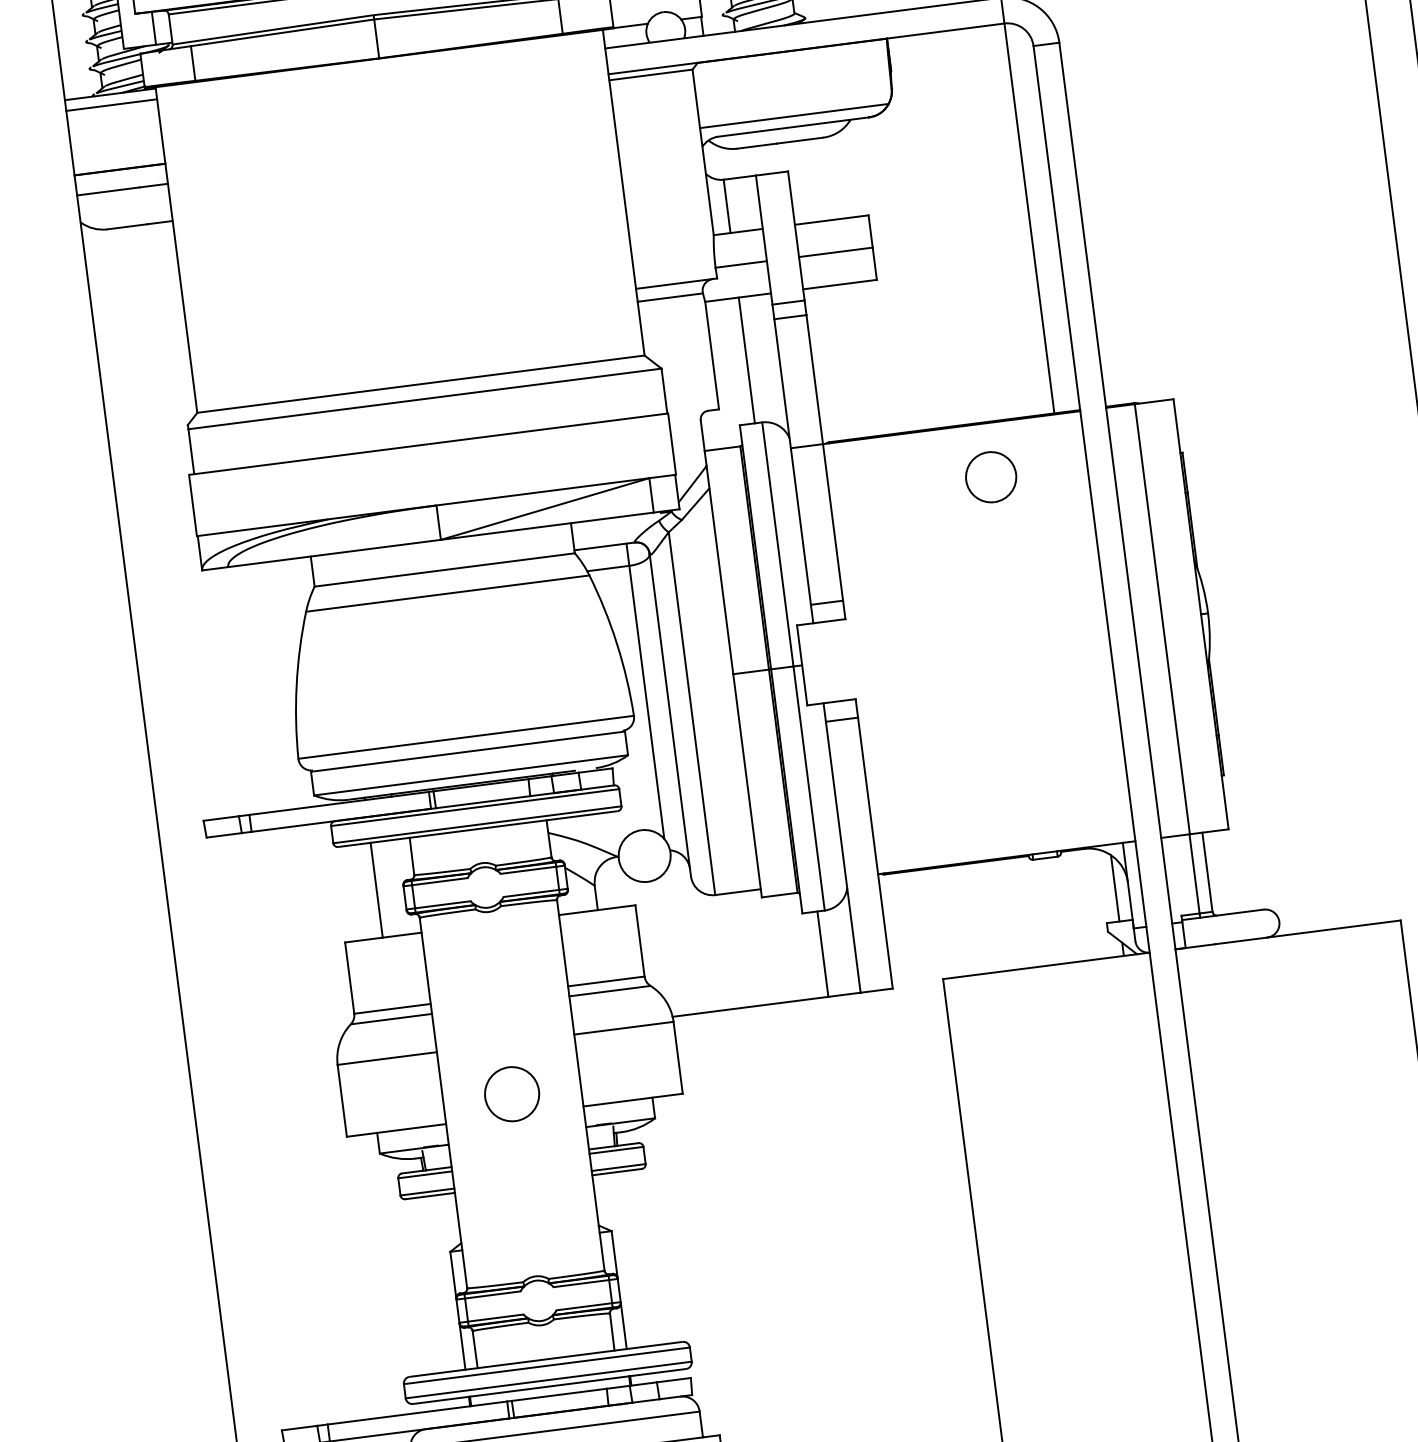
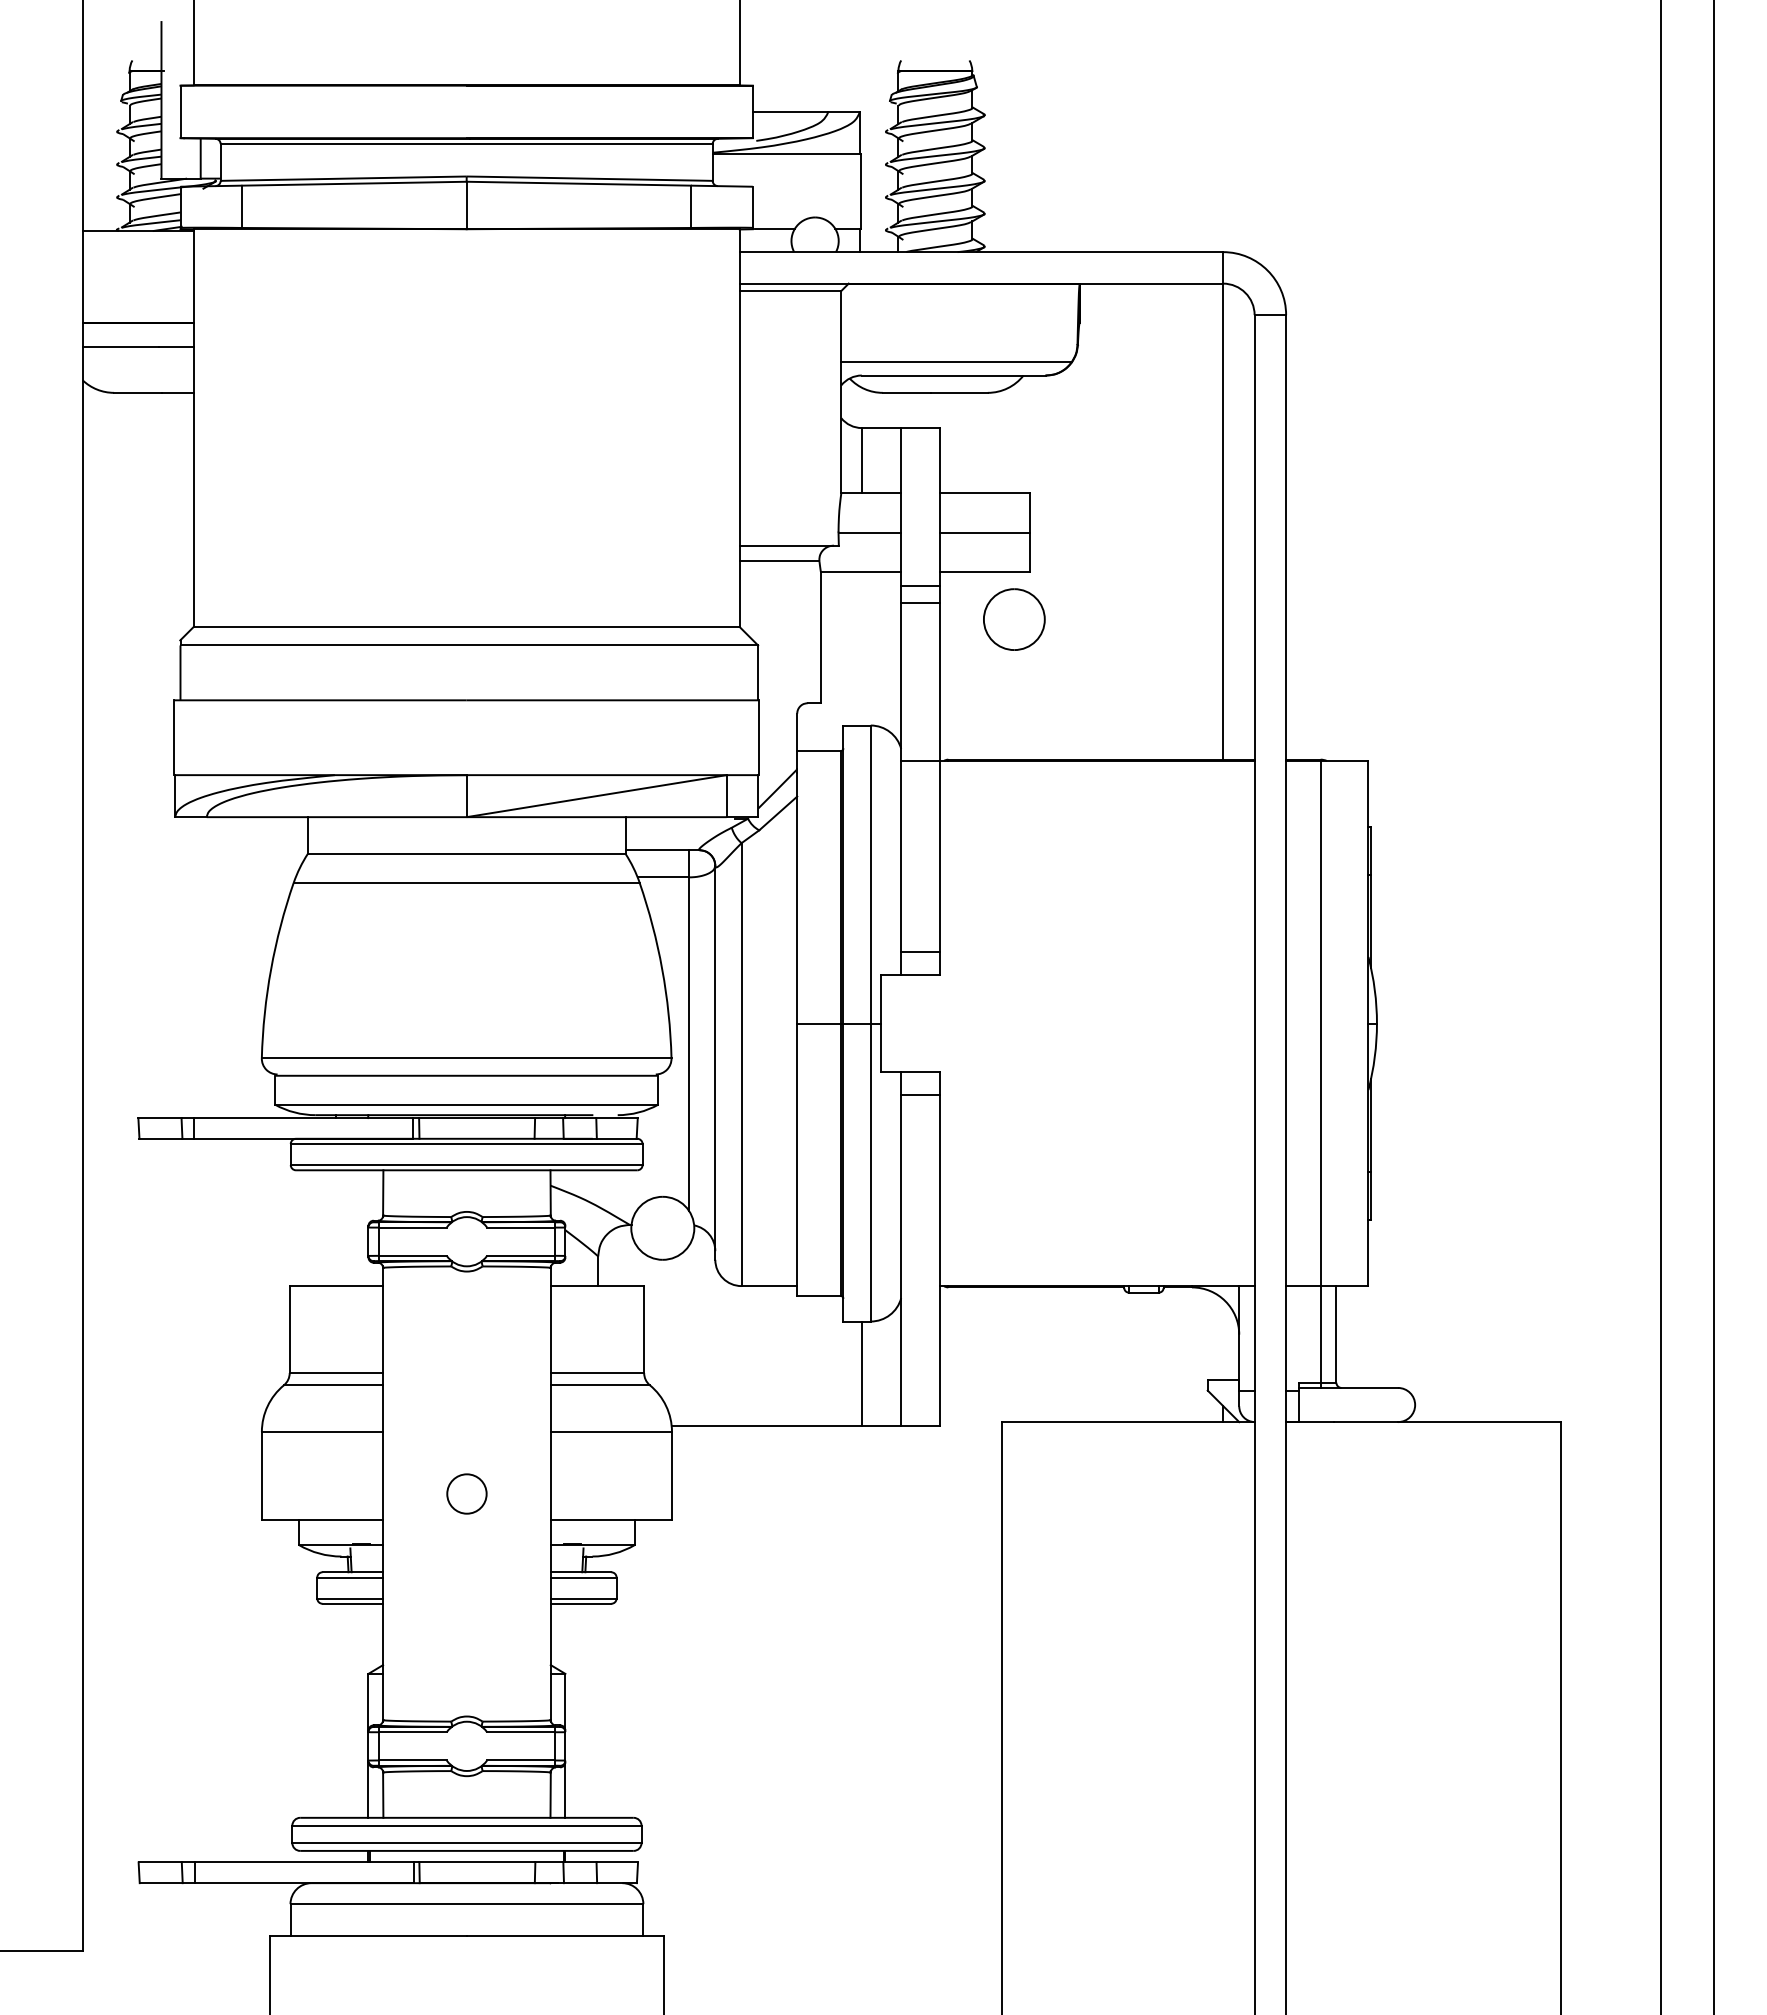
line: (111, 105) -> (137, 244), removed
line: (746, 360) -> (861, 648), removed
part: (991, 477) -> (1014, 619), moved
line: (1115, 888) -> (1223, 1339), removed
line: (376, 890) -> (335, 1228), removed
circle: (511, 1093) -> (466, 1493), size x0.6

